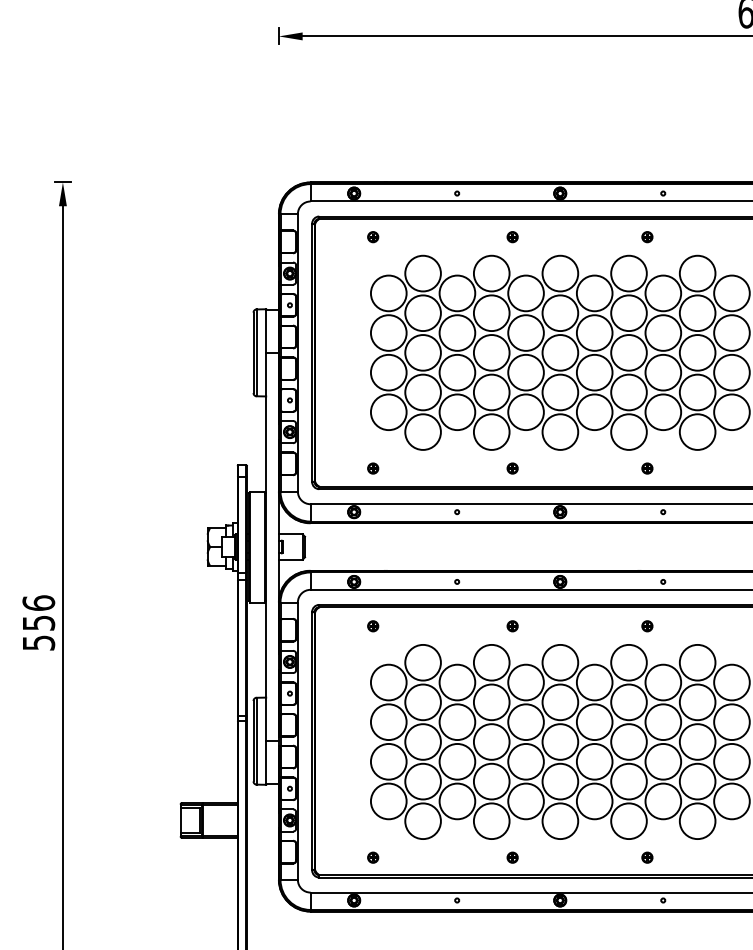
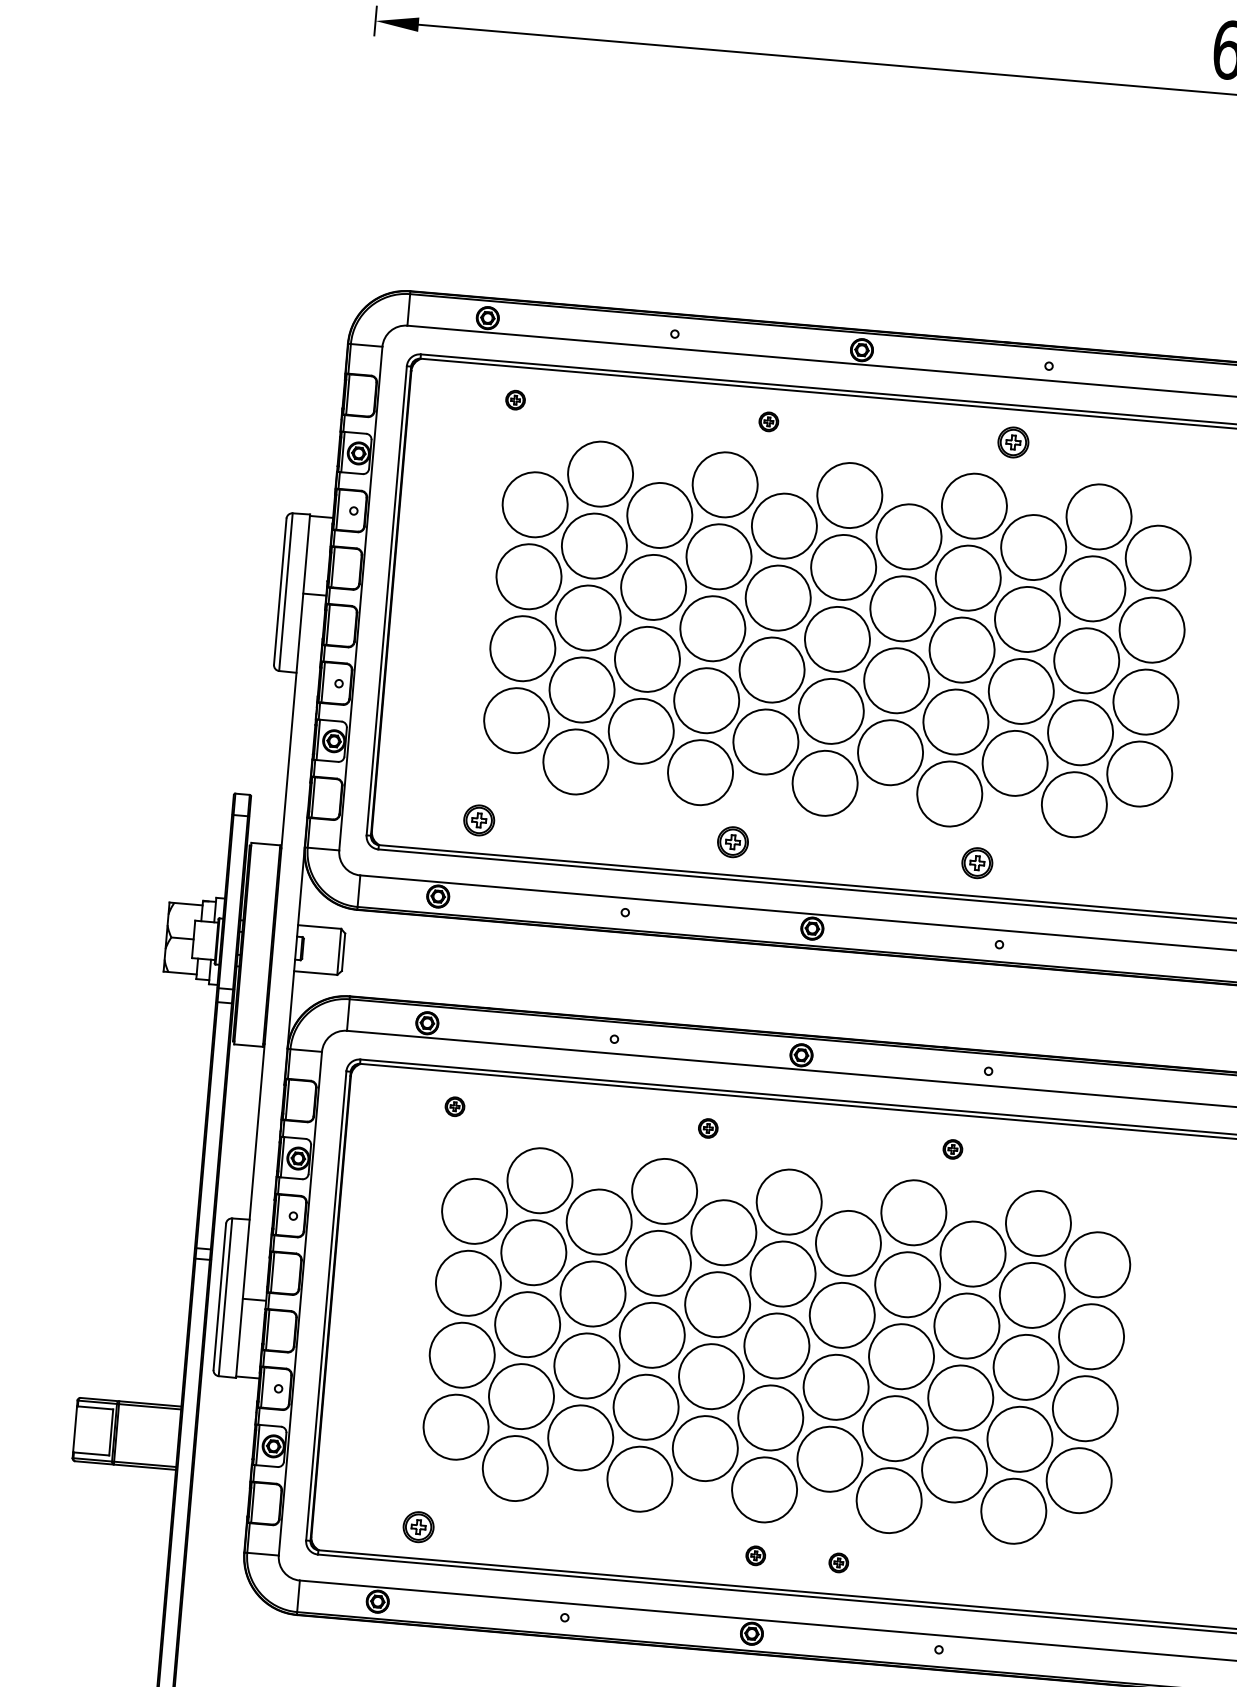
part: (647, 237) -> (1013, 443), size x1.6
part: (373, 468) -> (480, 820), size x1.6
part: (512, 468) -> (732, 841), size x1.6
part: (647, 468) -> (977, 862), size x1.6
part: (373, 857) -> (419, 1526), size x1.6
part: (512, 857) -> (755, 1555), moved
part: (647, 857) -> (839, 1562), moved

